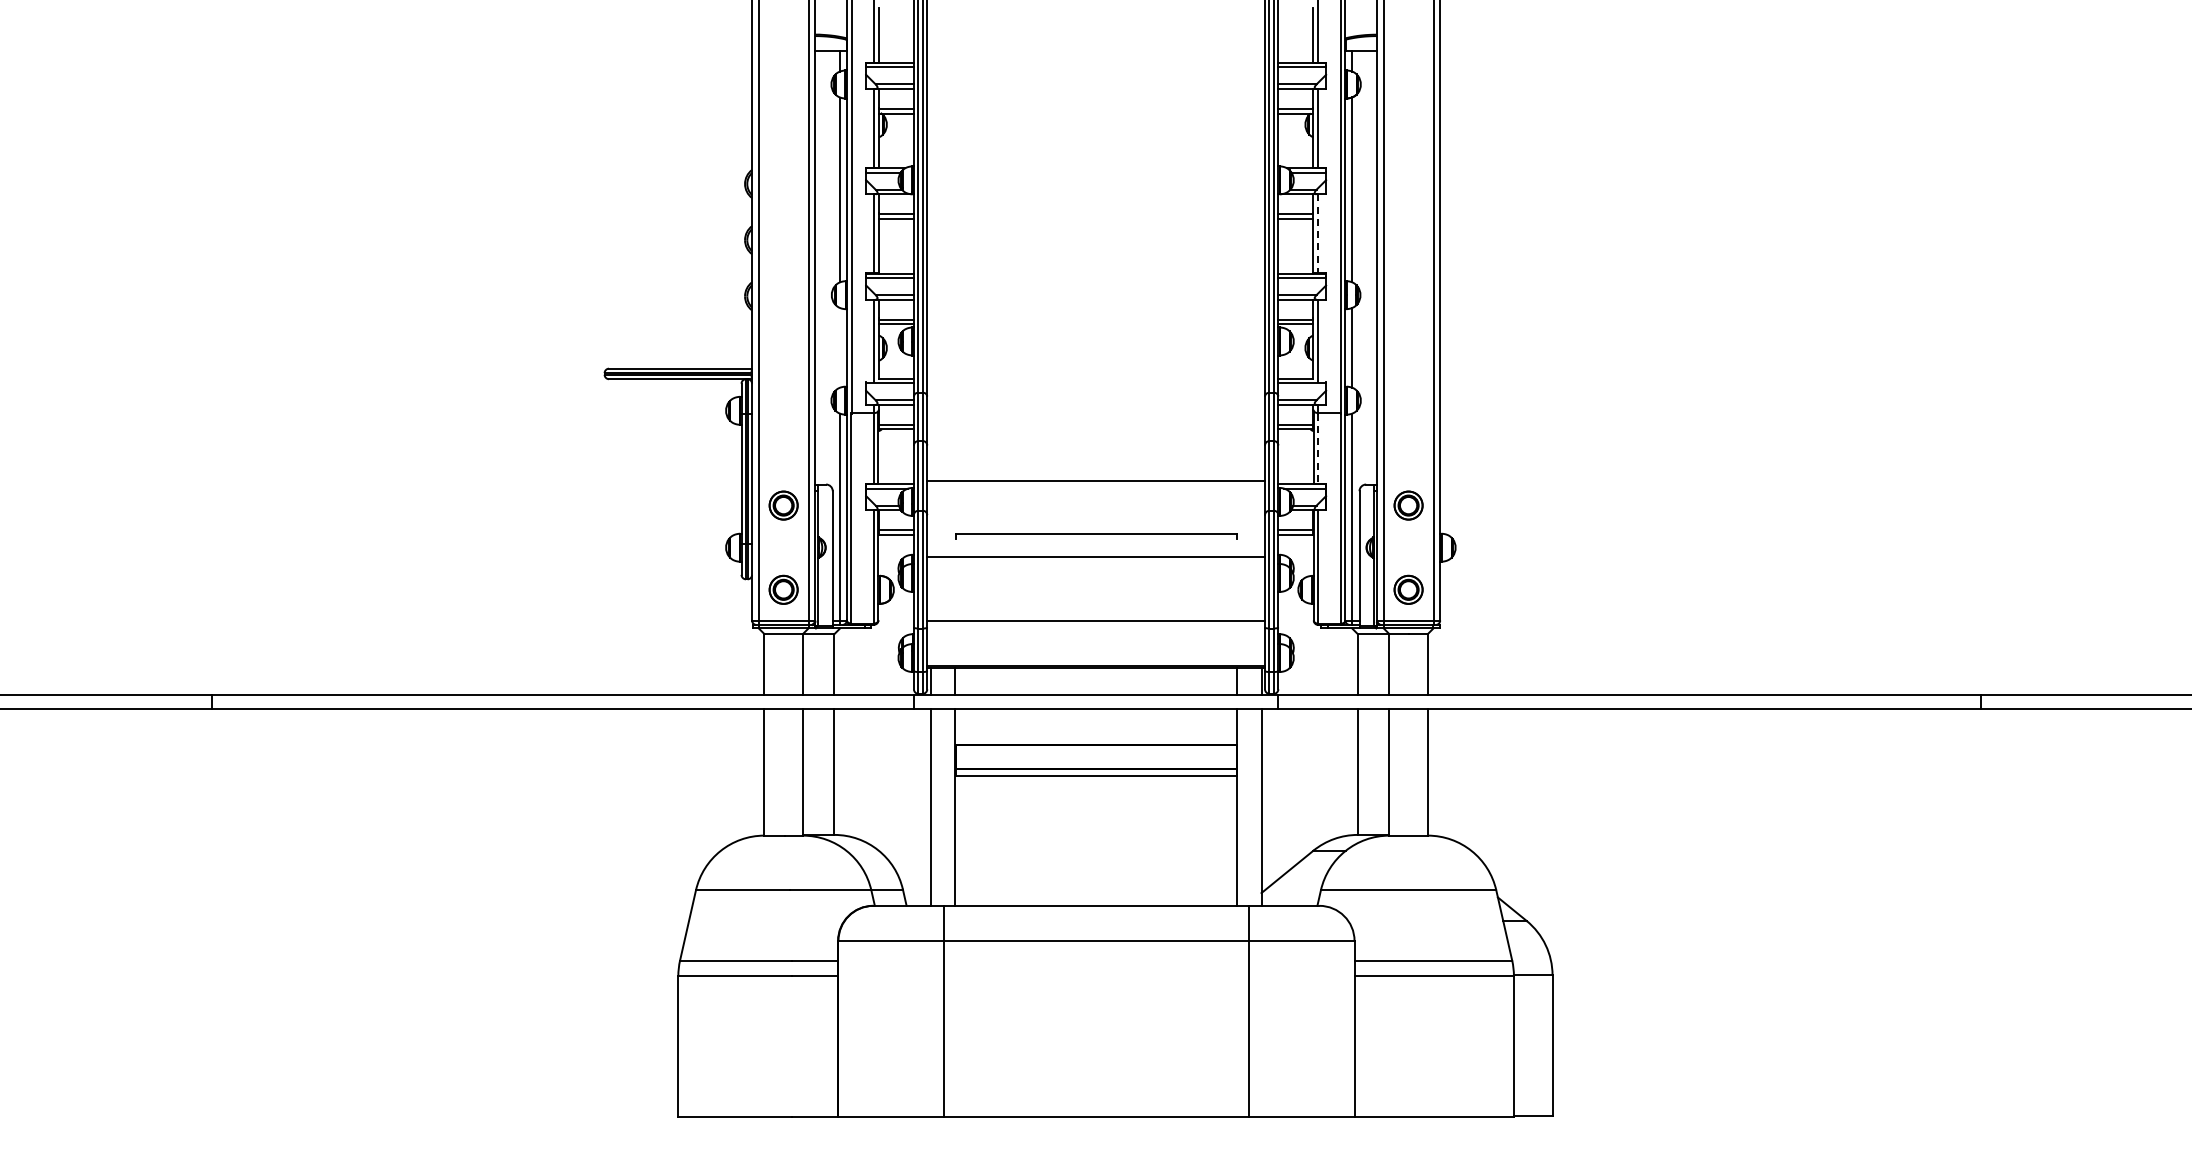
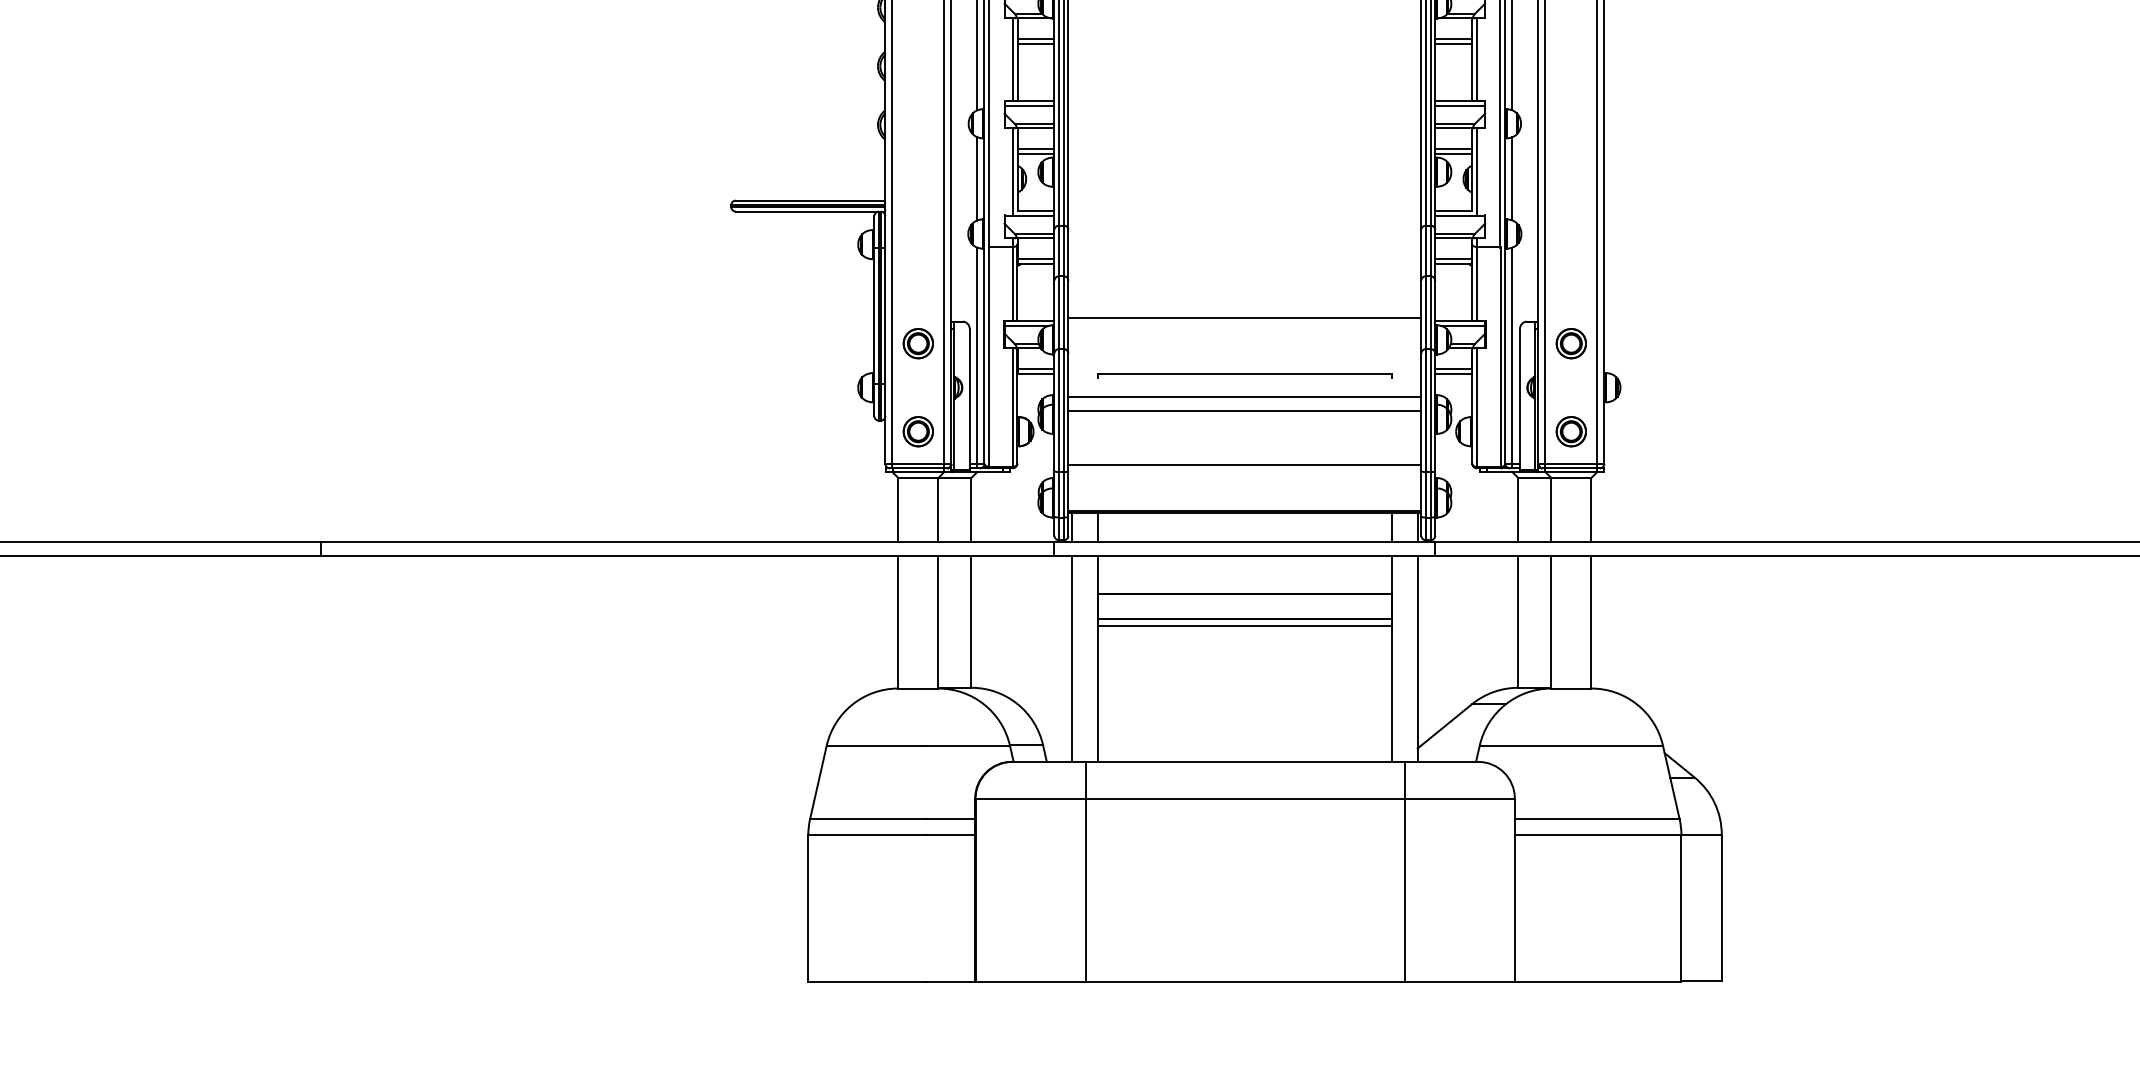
line: (1317, 234) -> (1476, 60), dashed -> solid
line: (840, 347) -> (977, 178), added
line: (1318, 449) -> (1477, 285), dashed -> solid
line: (1096, 569) -> (1245, 410), added

